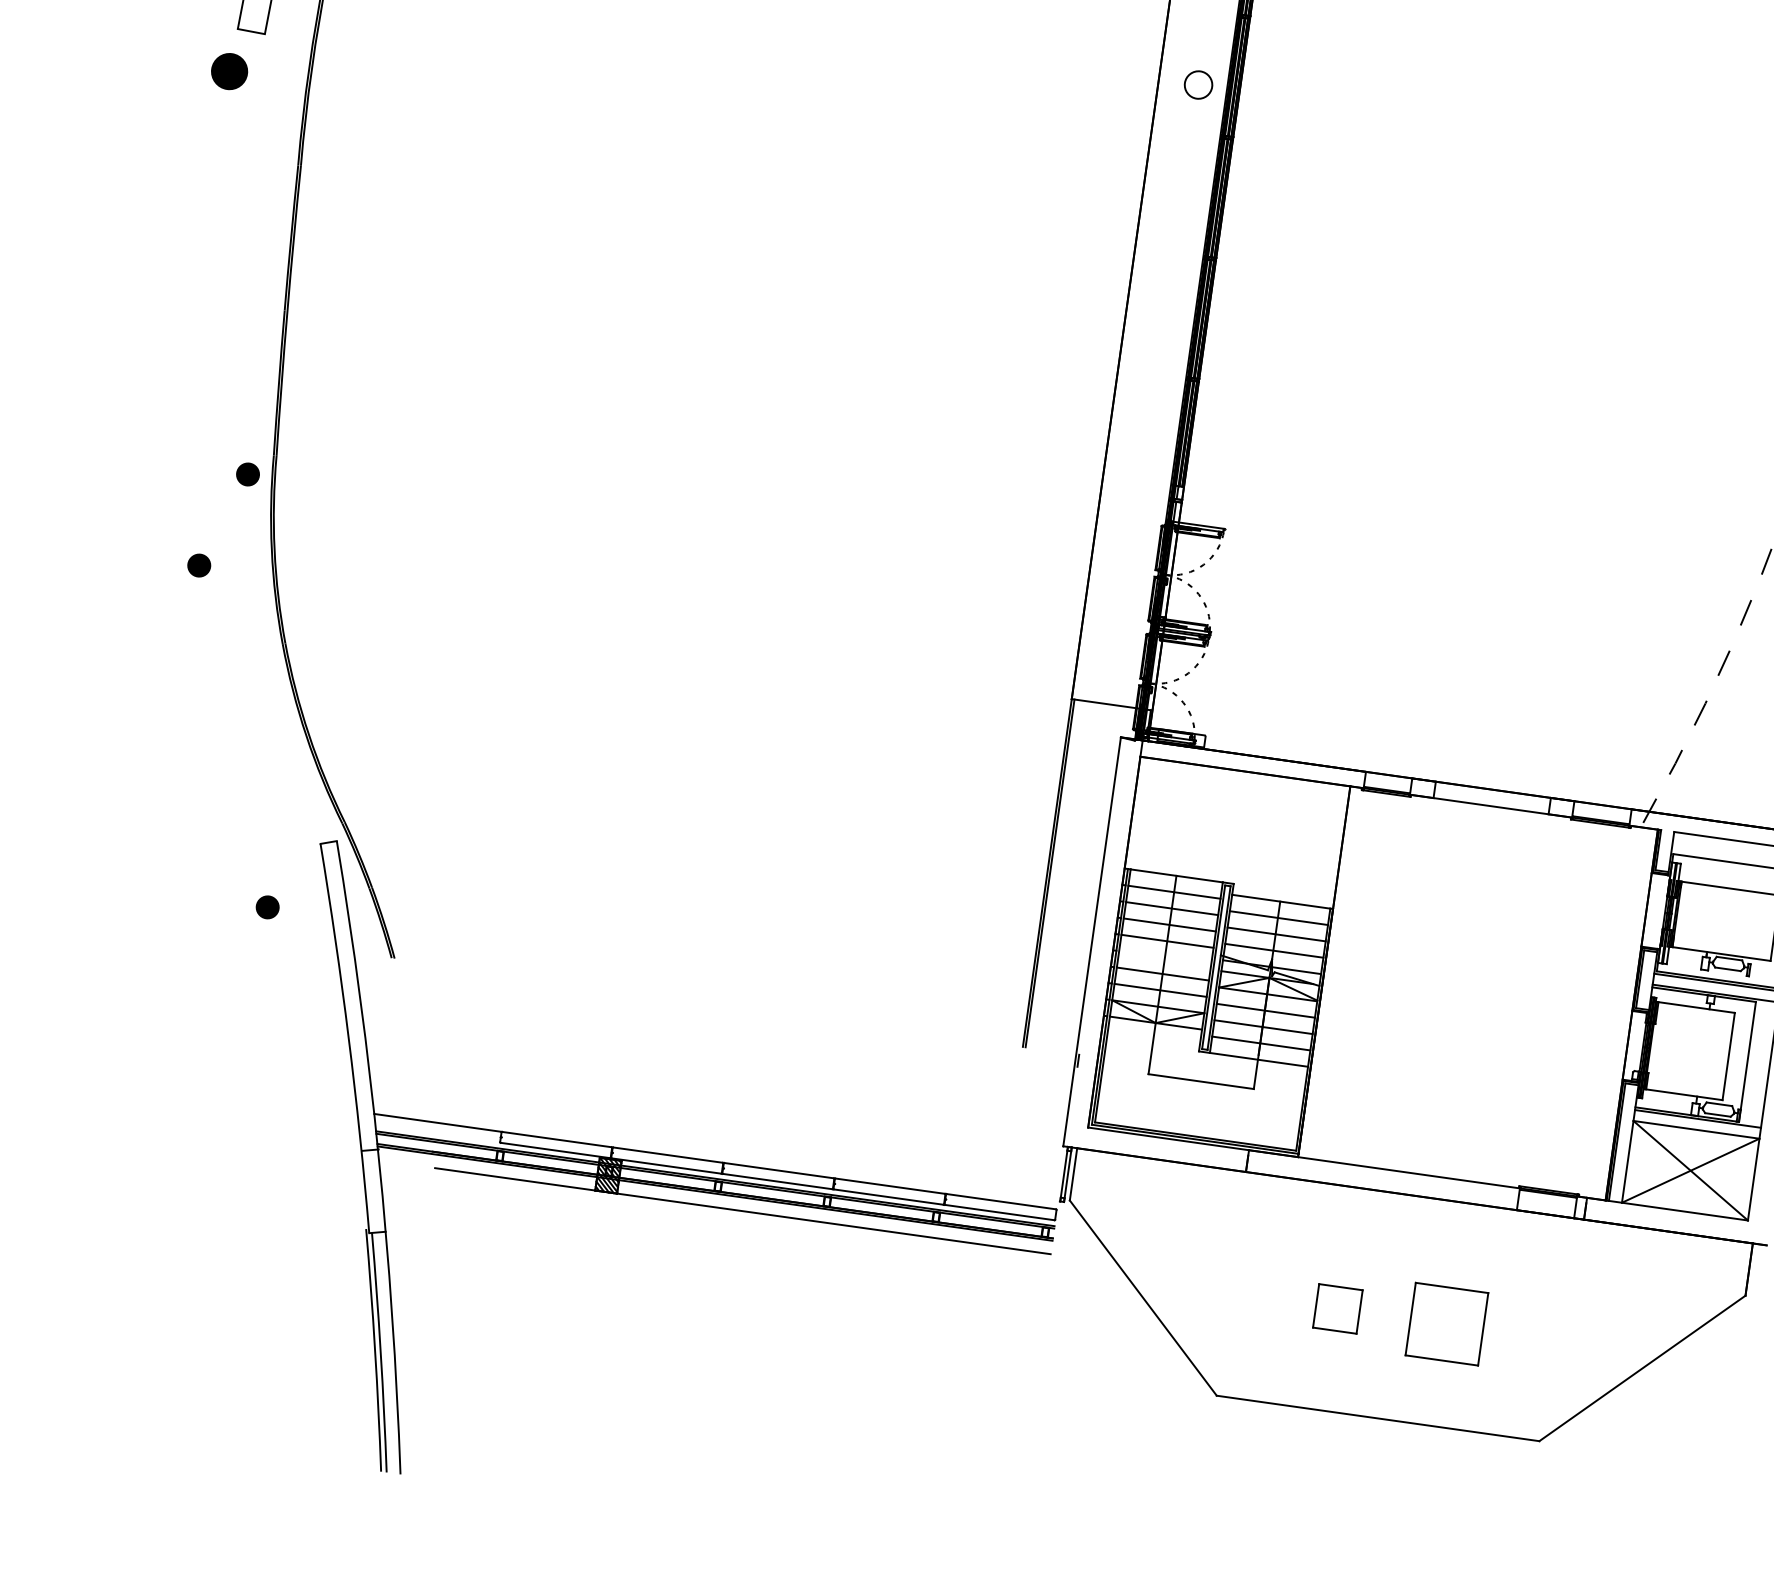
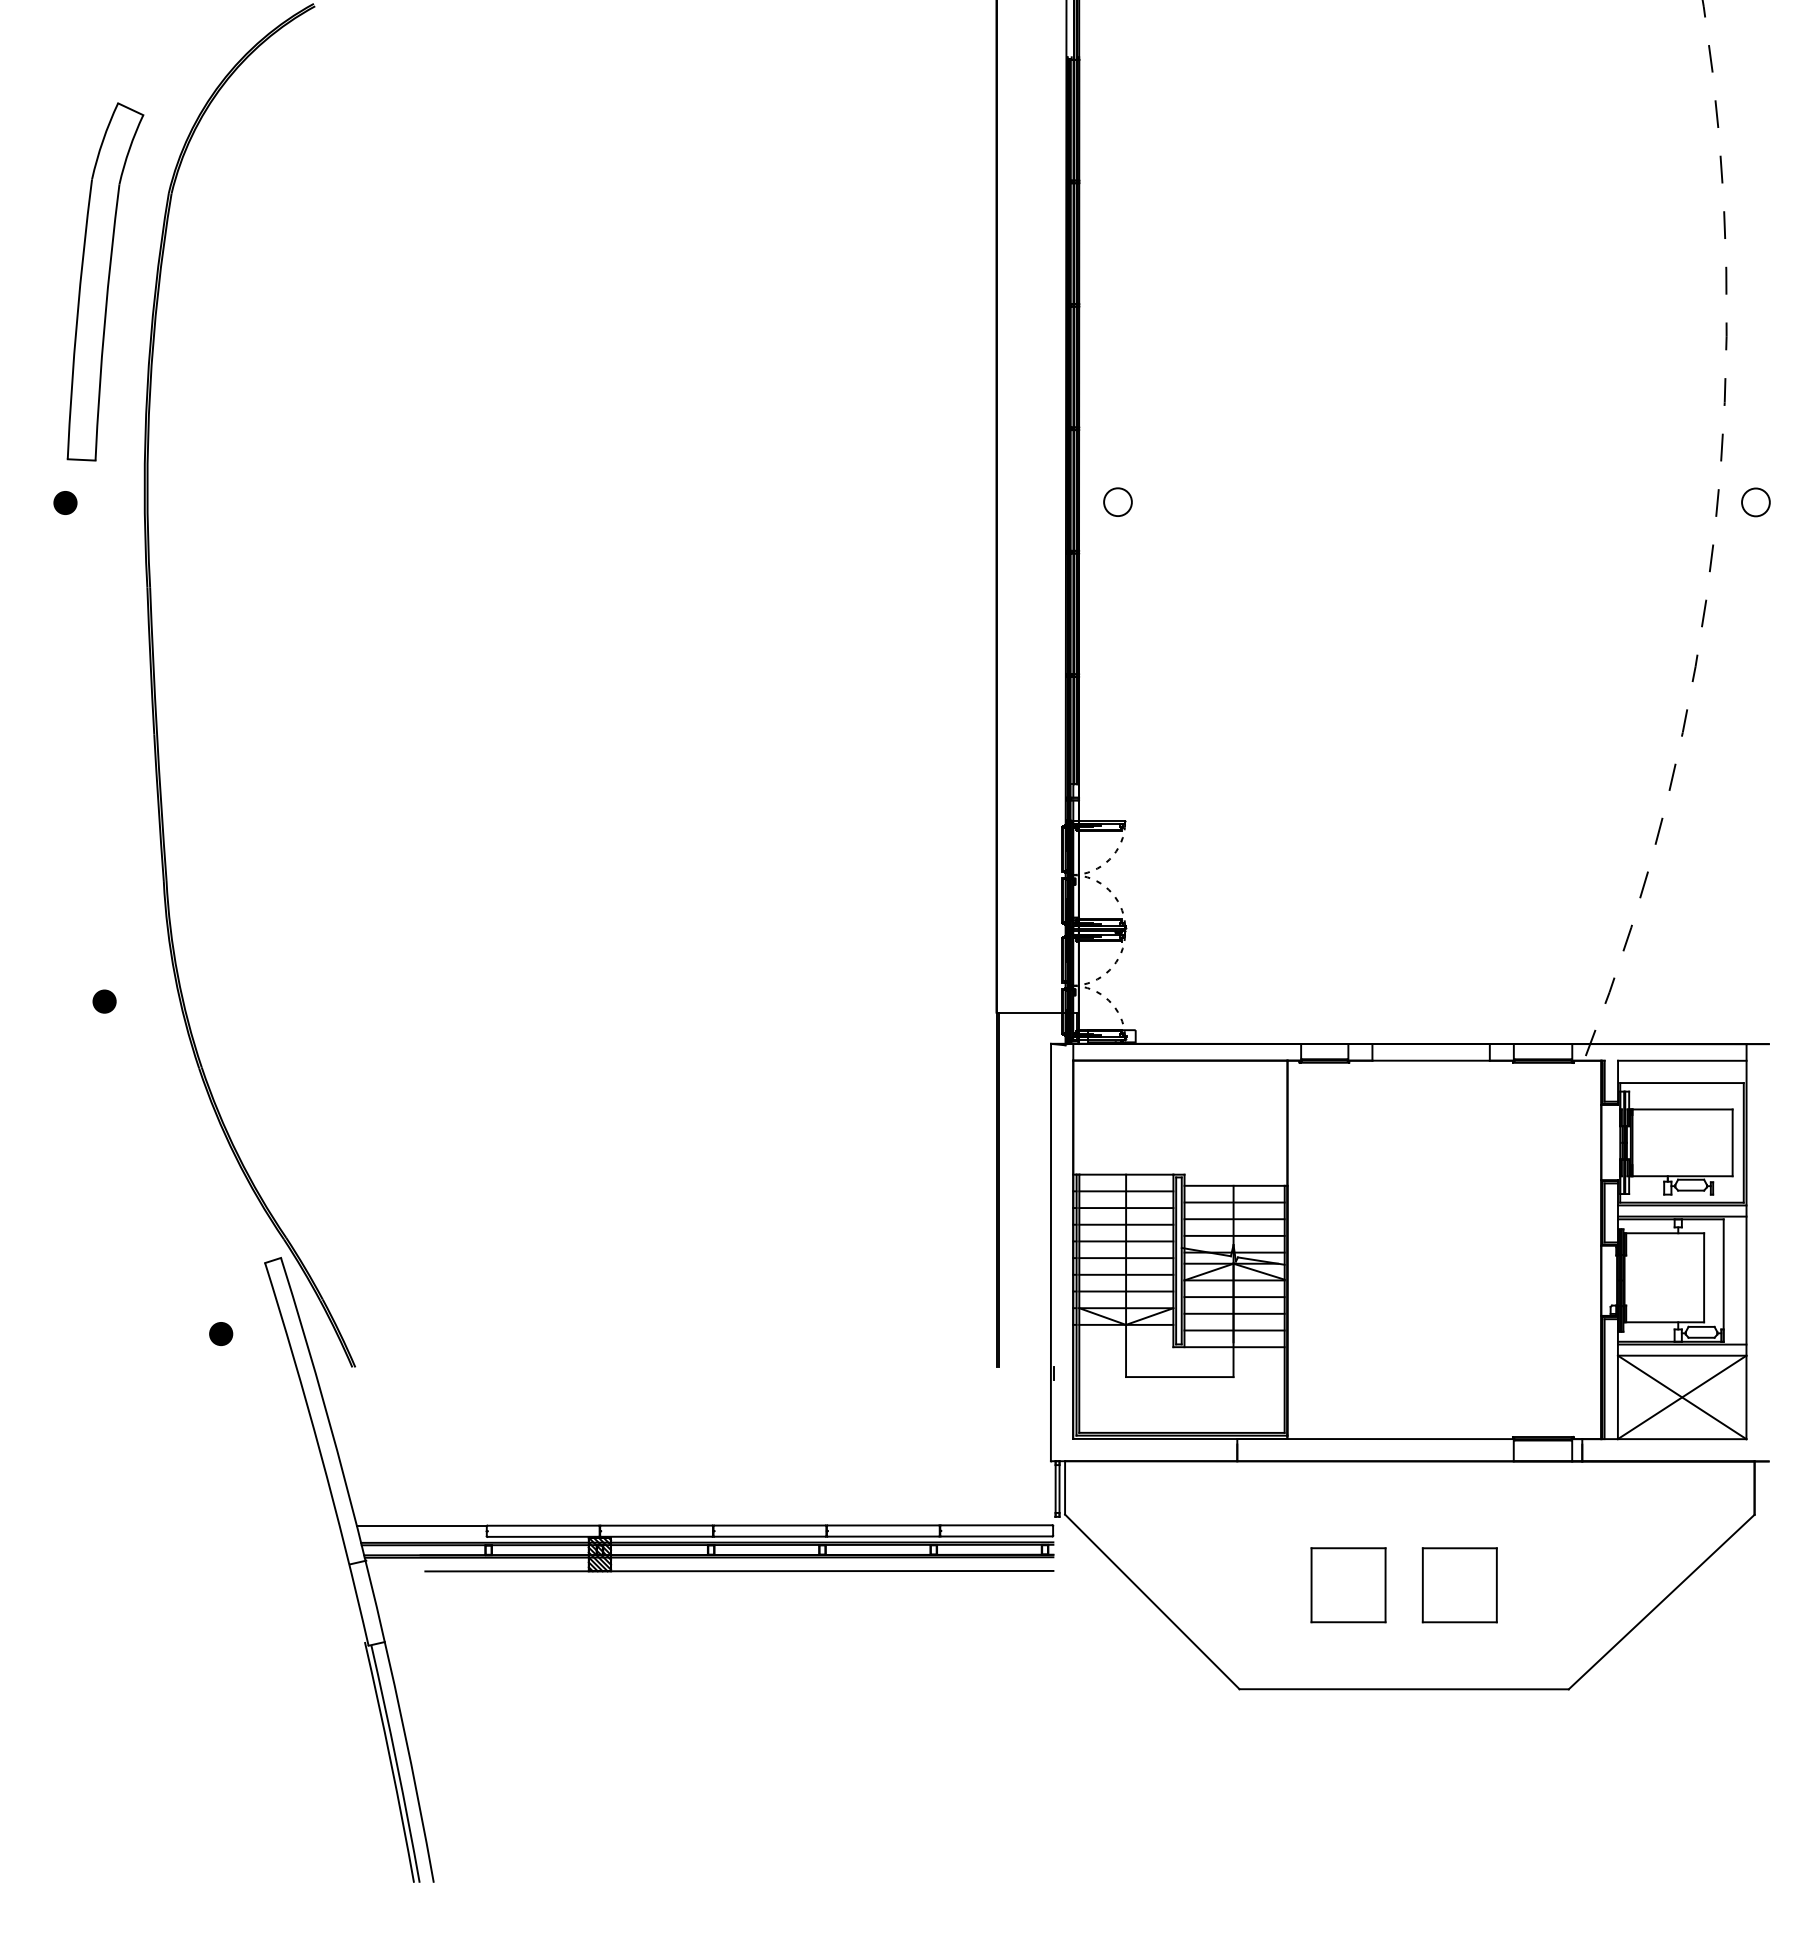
part: (229, 71) -> (65, 502), size x0.62
circle: (1198, 84) -> (1117, 501), moved
part: (247, 474) -> (140, 903), removed
line: (1165, 958) -> (1126, 1258), added
part: (1337, 1309) -> (1348, 1585), size x1.67

